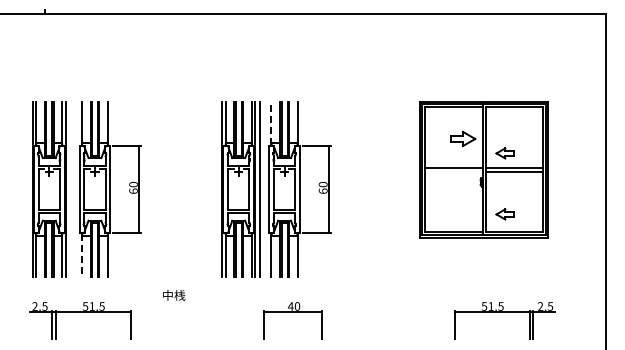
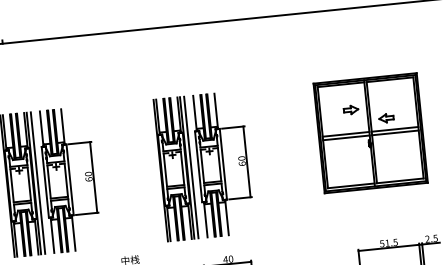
line: (271, 123) -> (195, 113), dashed -> solid
part: (462, 138) -> (350, 109), size x0.71
line: (453, 172) -> (346, 137), added
line: (70, 188) -> (37, 182), added
part: (504, 214) -> (390, 167), removed
line: (81, 255) -> (52, 235), dashed -> solid

